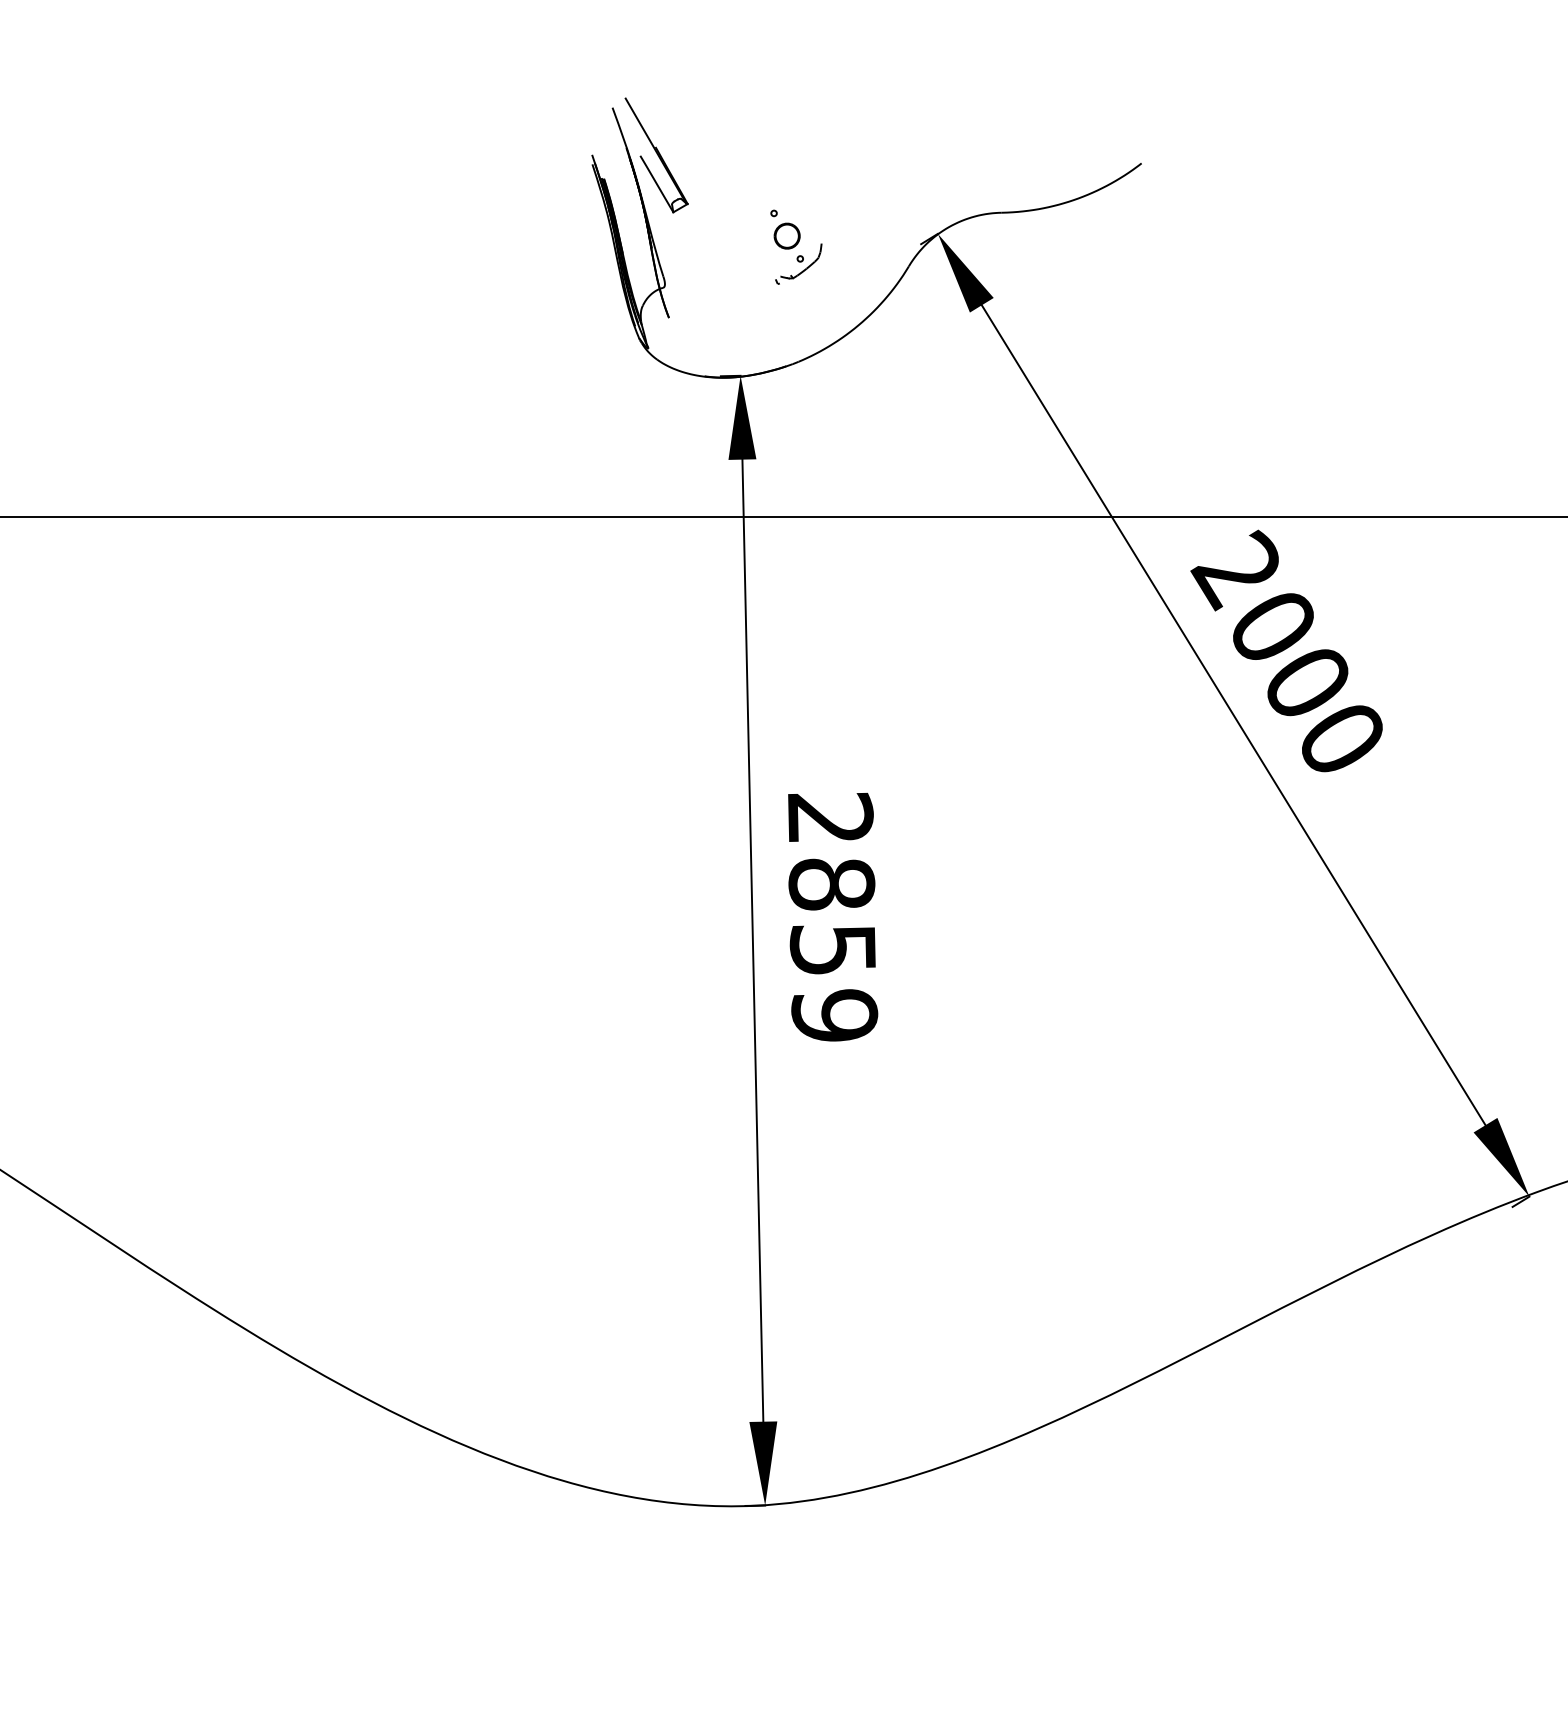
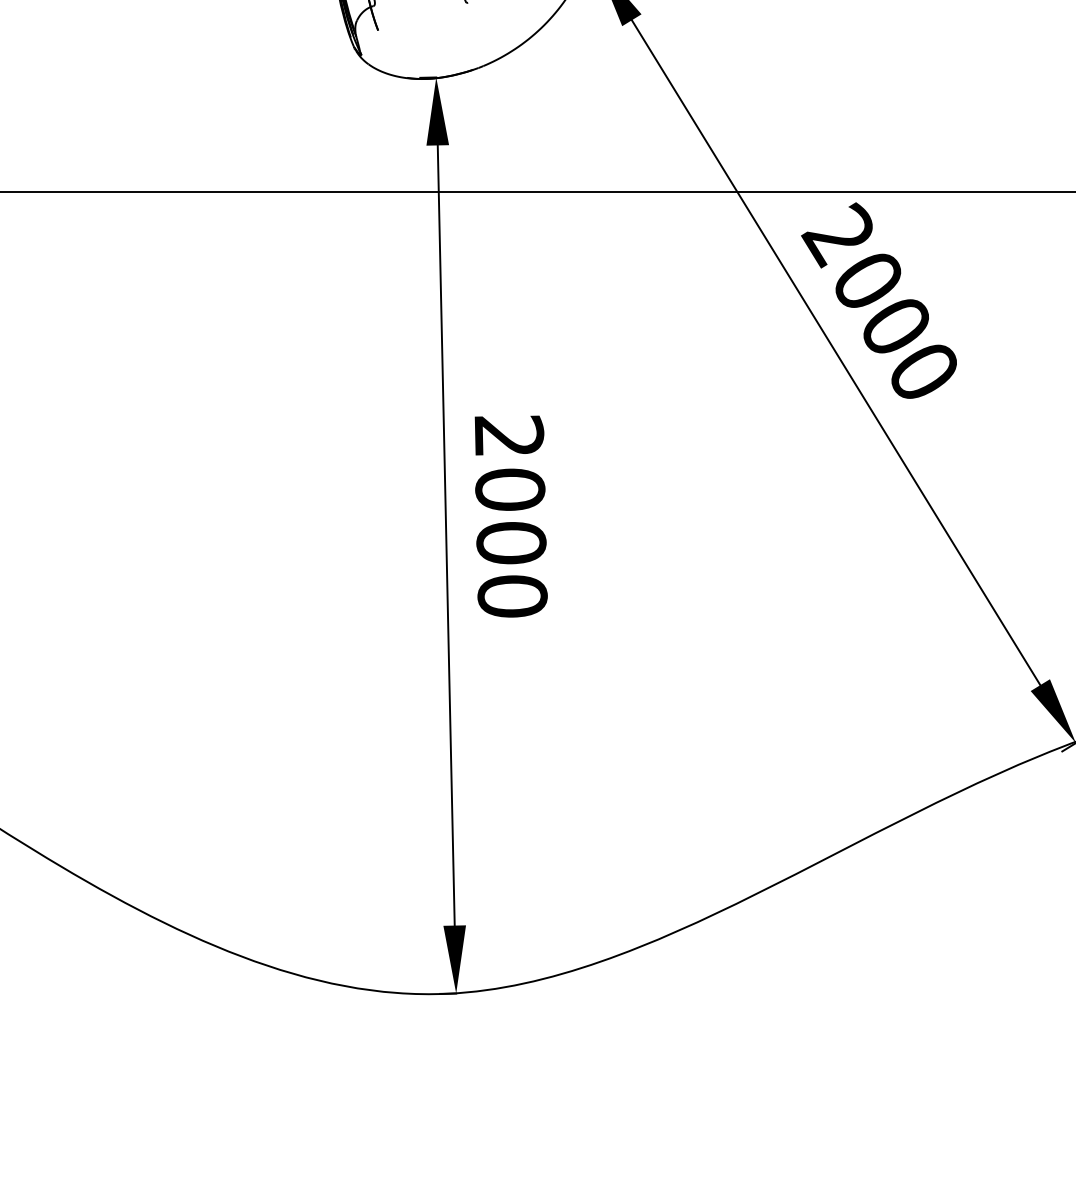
text: (833, 949) -> (511, 542), 2859 -> 2000

